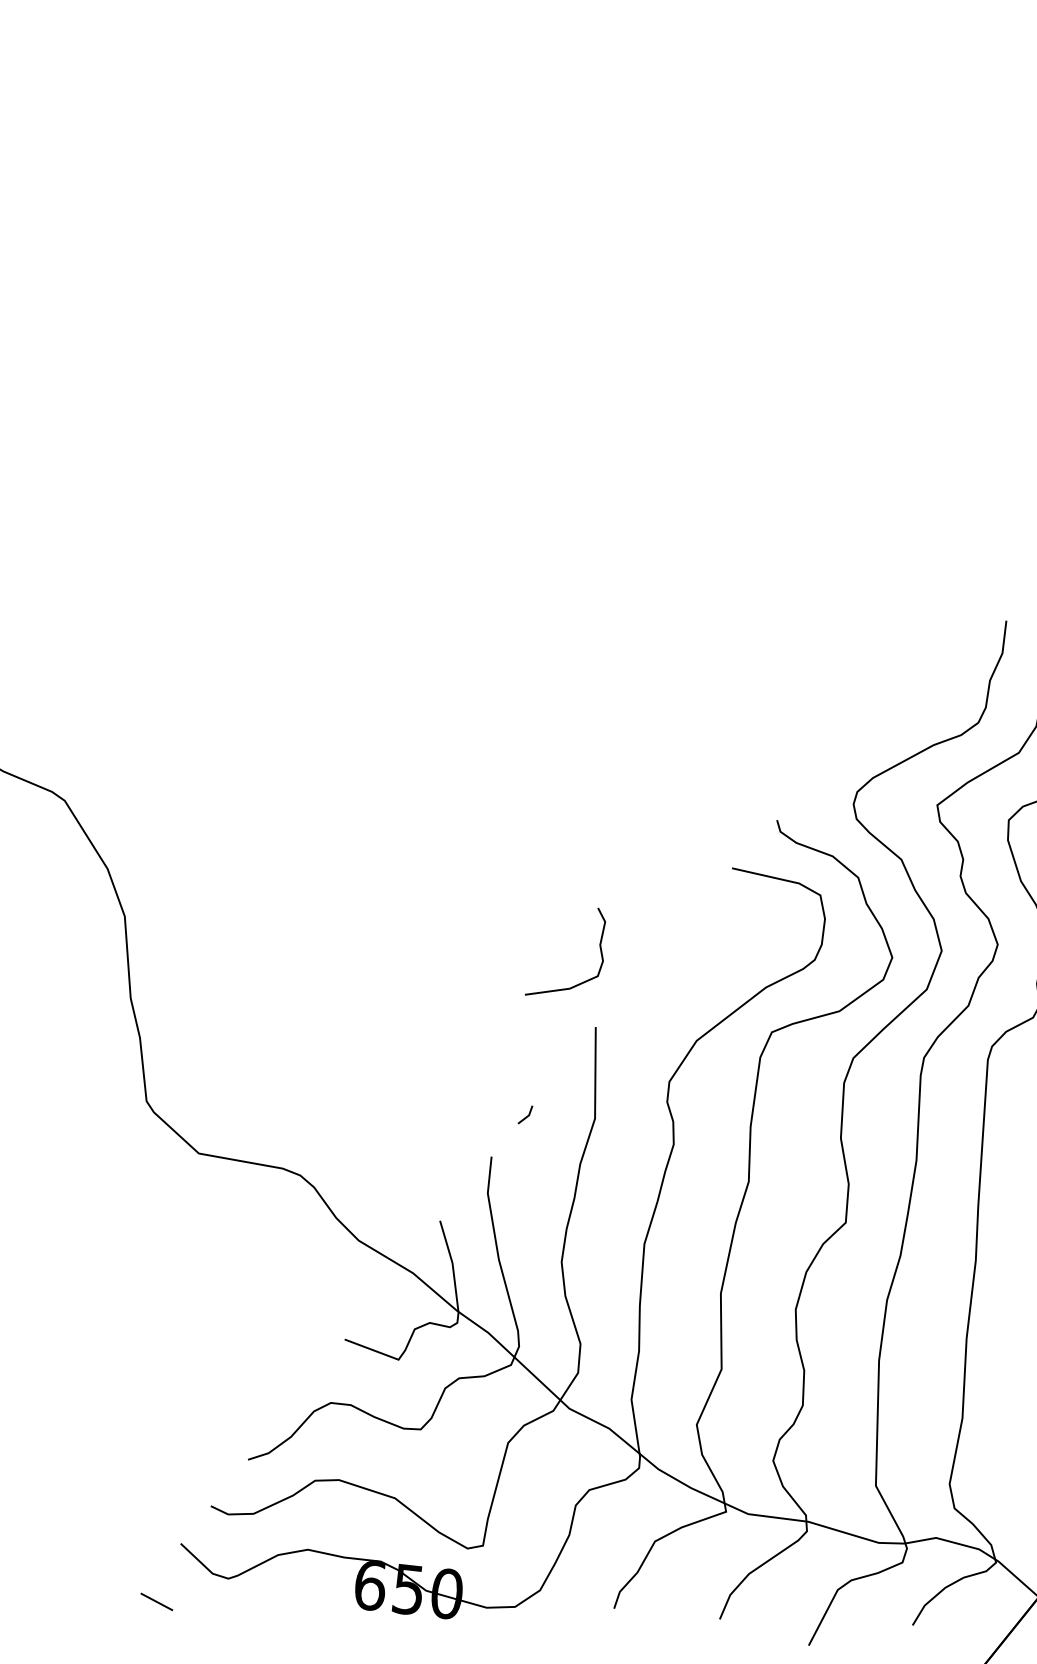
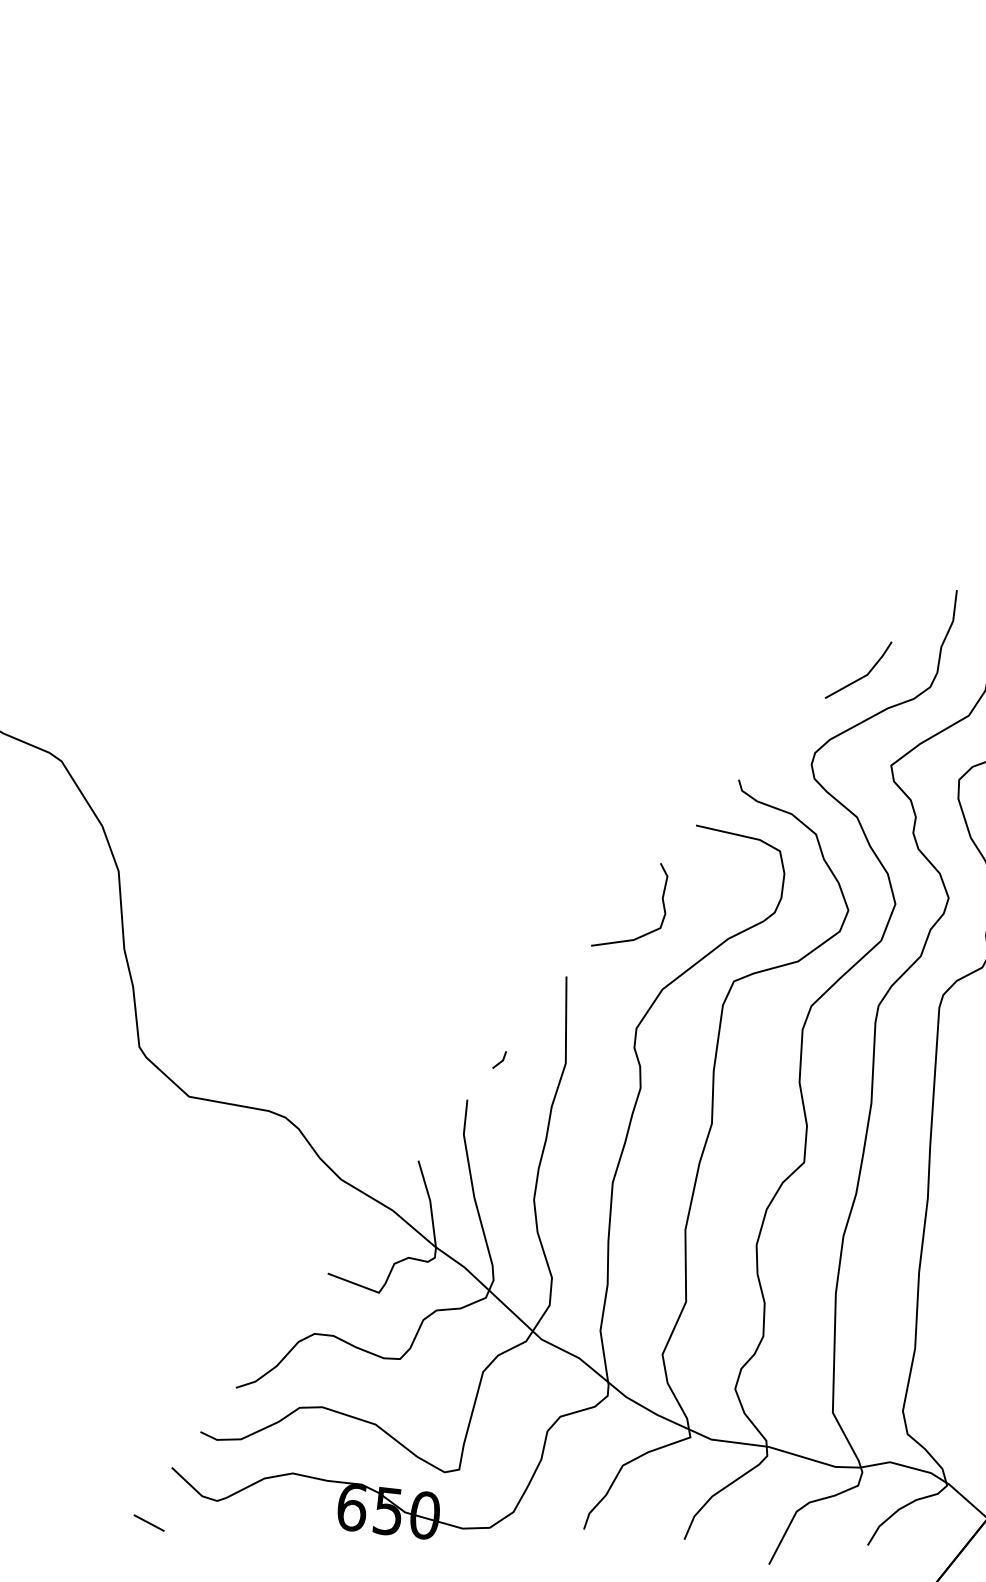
line: (907, 711) -> (862, 676), added
curve: (598, 945) -> (661, 898), moved

